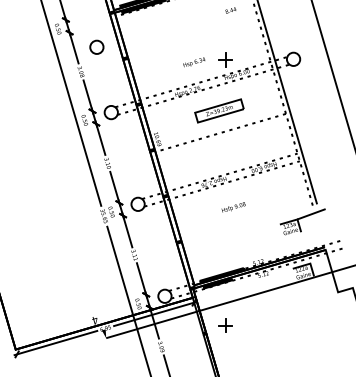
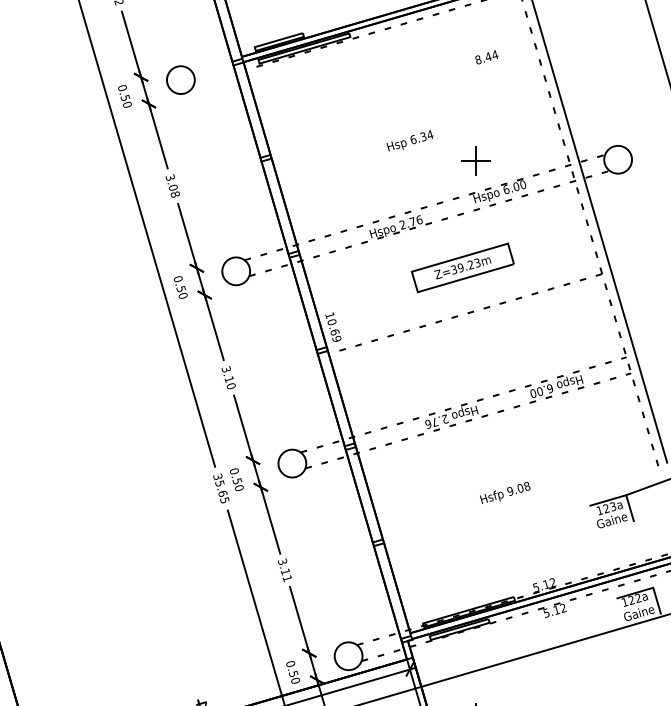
circle: (96, 46) -> (180, 78), moved
text: (194, 62) -> (410, 141), moved
text: (233, 207) -> (504, 493), moved

